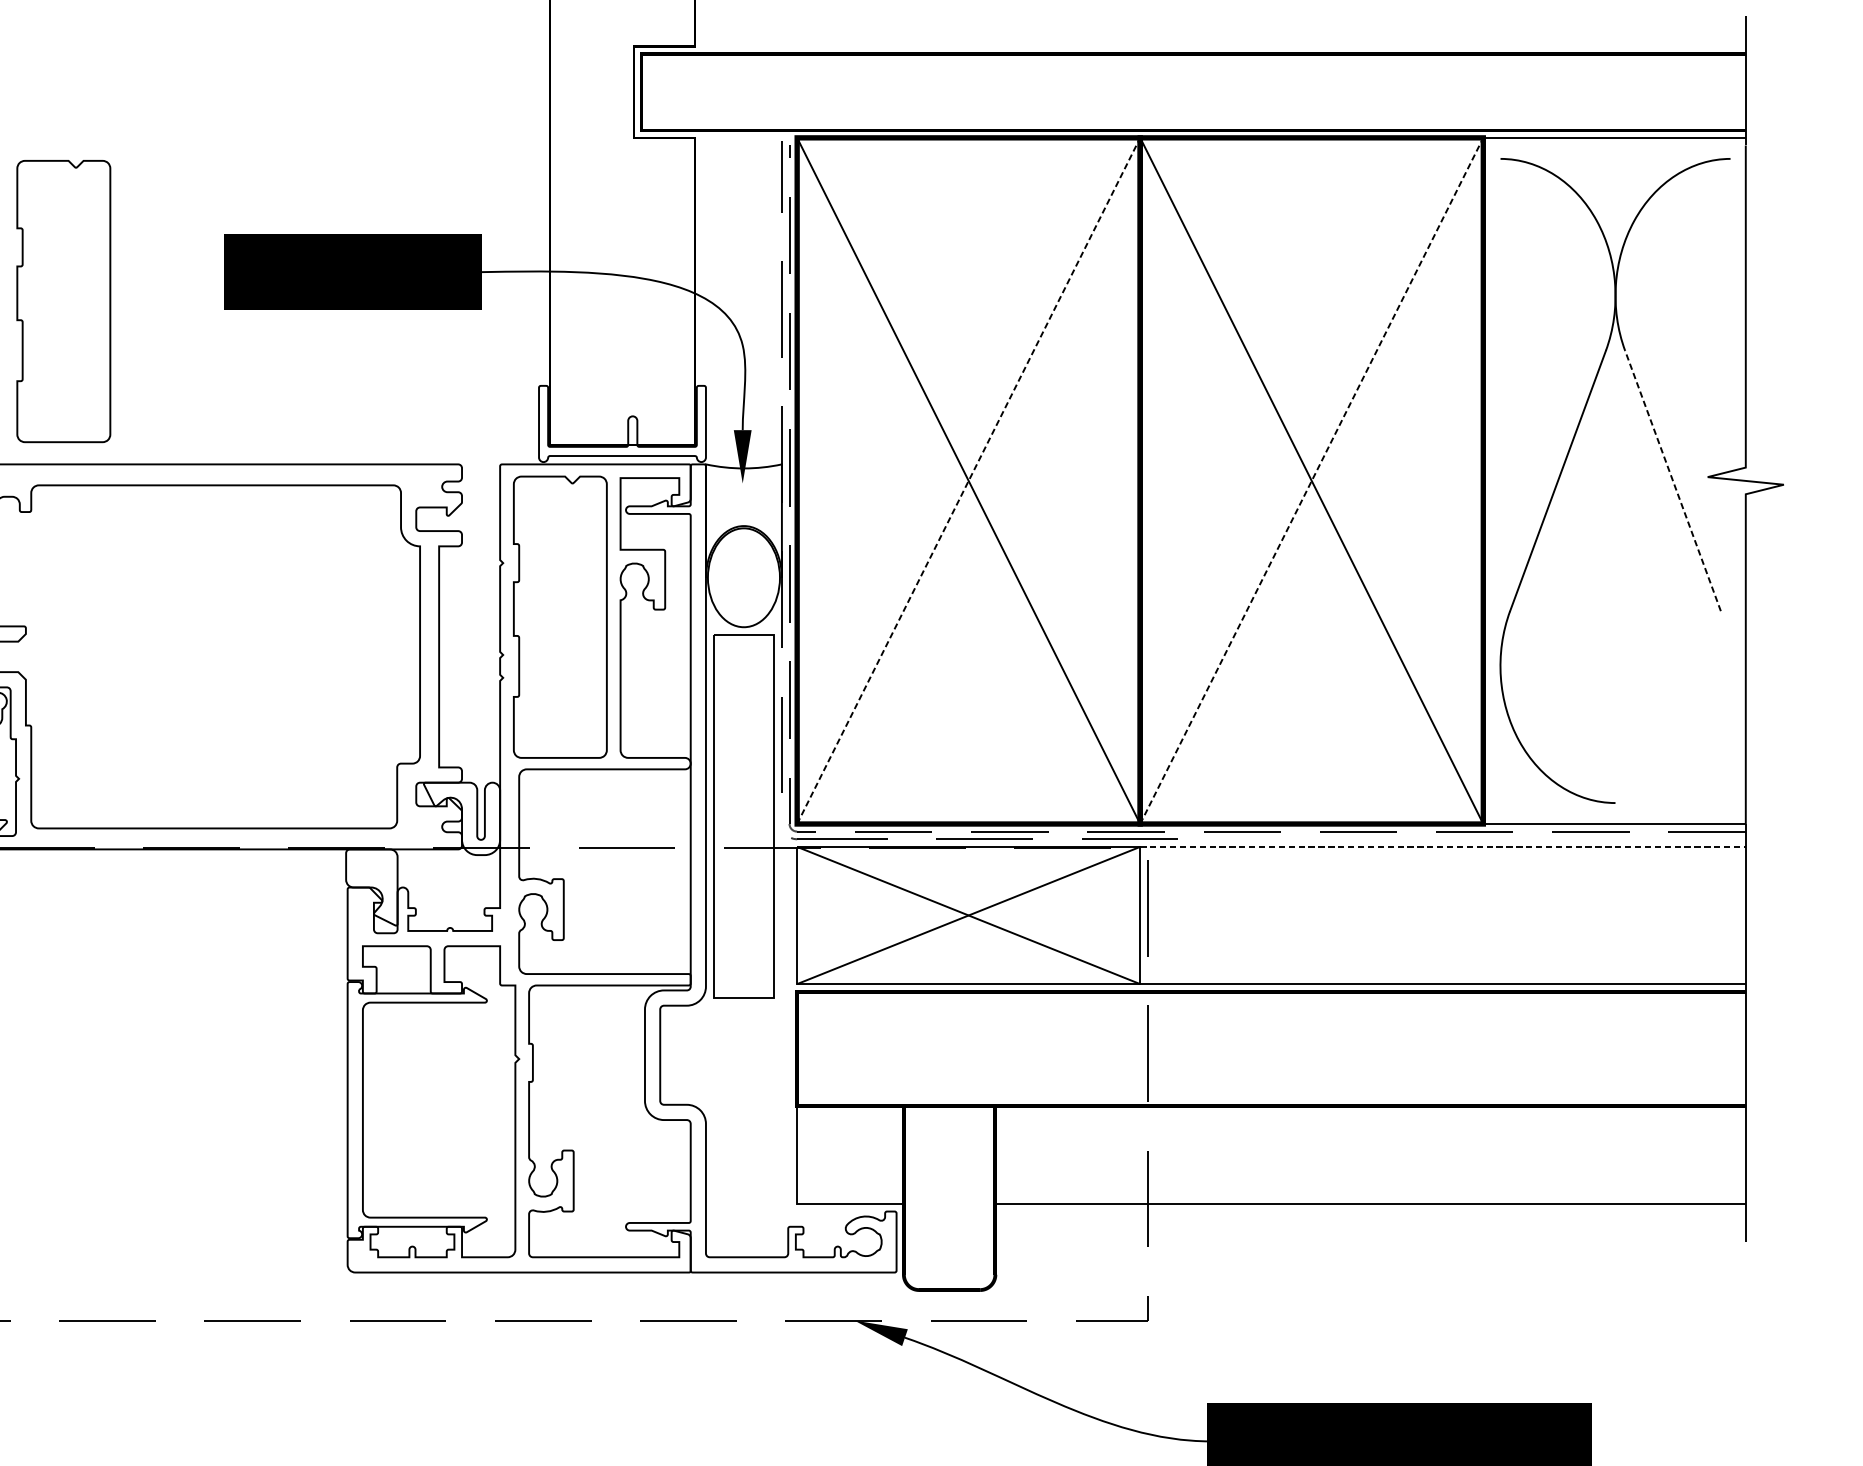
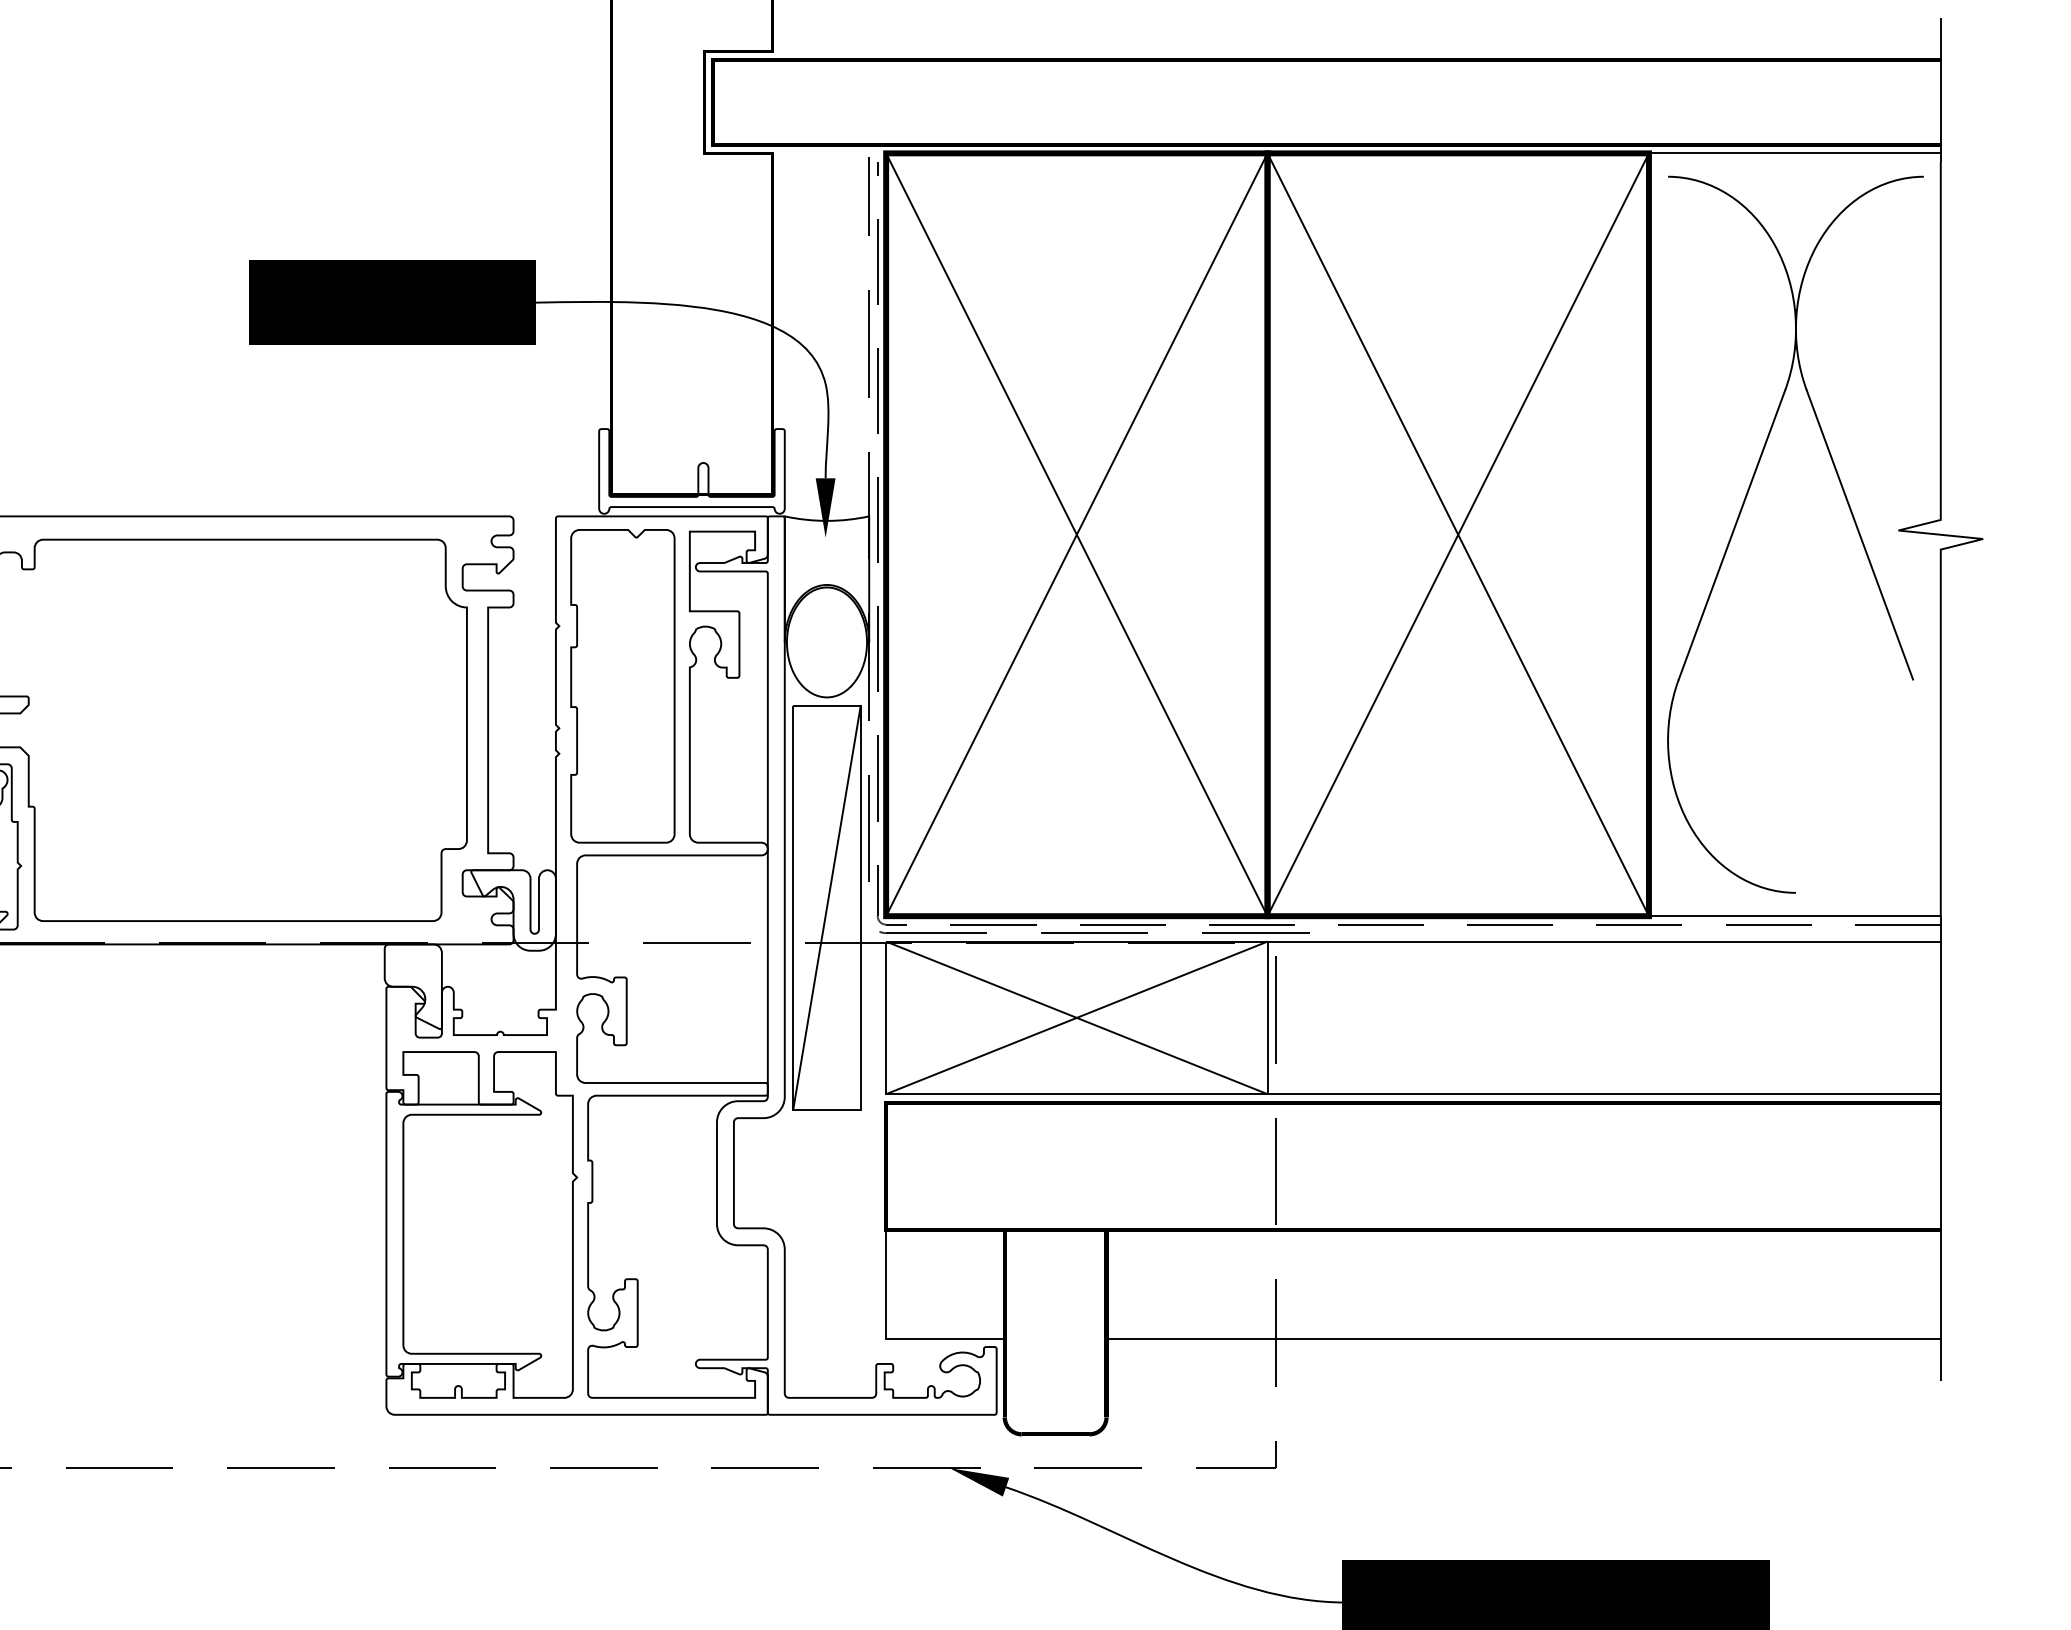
part: (63, 301) -> (70, 335), removed
line: (969, 480) -> (1077, 534), dashed -> solid
line: (1311, 480) -> (1458, 534), dashed -> solid
line: (1672, 480) -> (1859, 534), dashed -> solid
line: (743, 816) -> (826, 907), added
line: (1443, 846) -> (1604, 941), dashed -> solid

